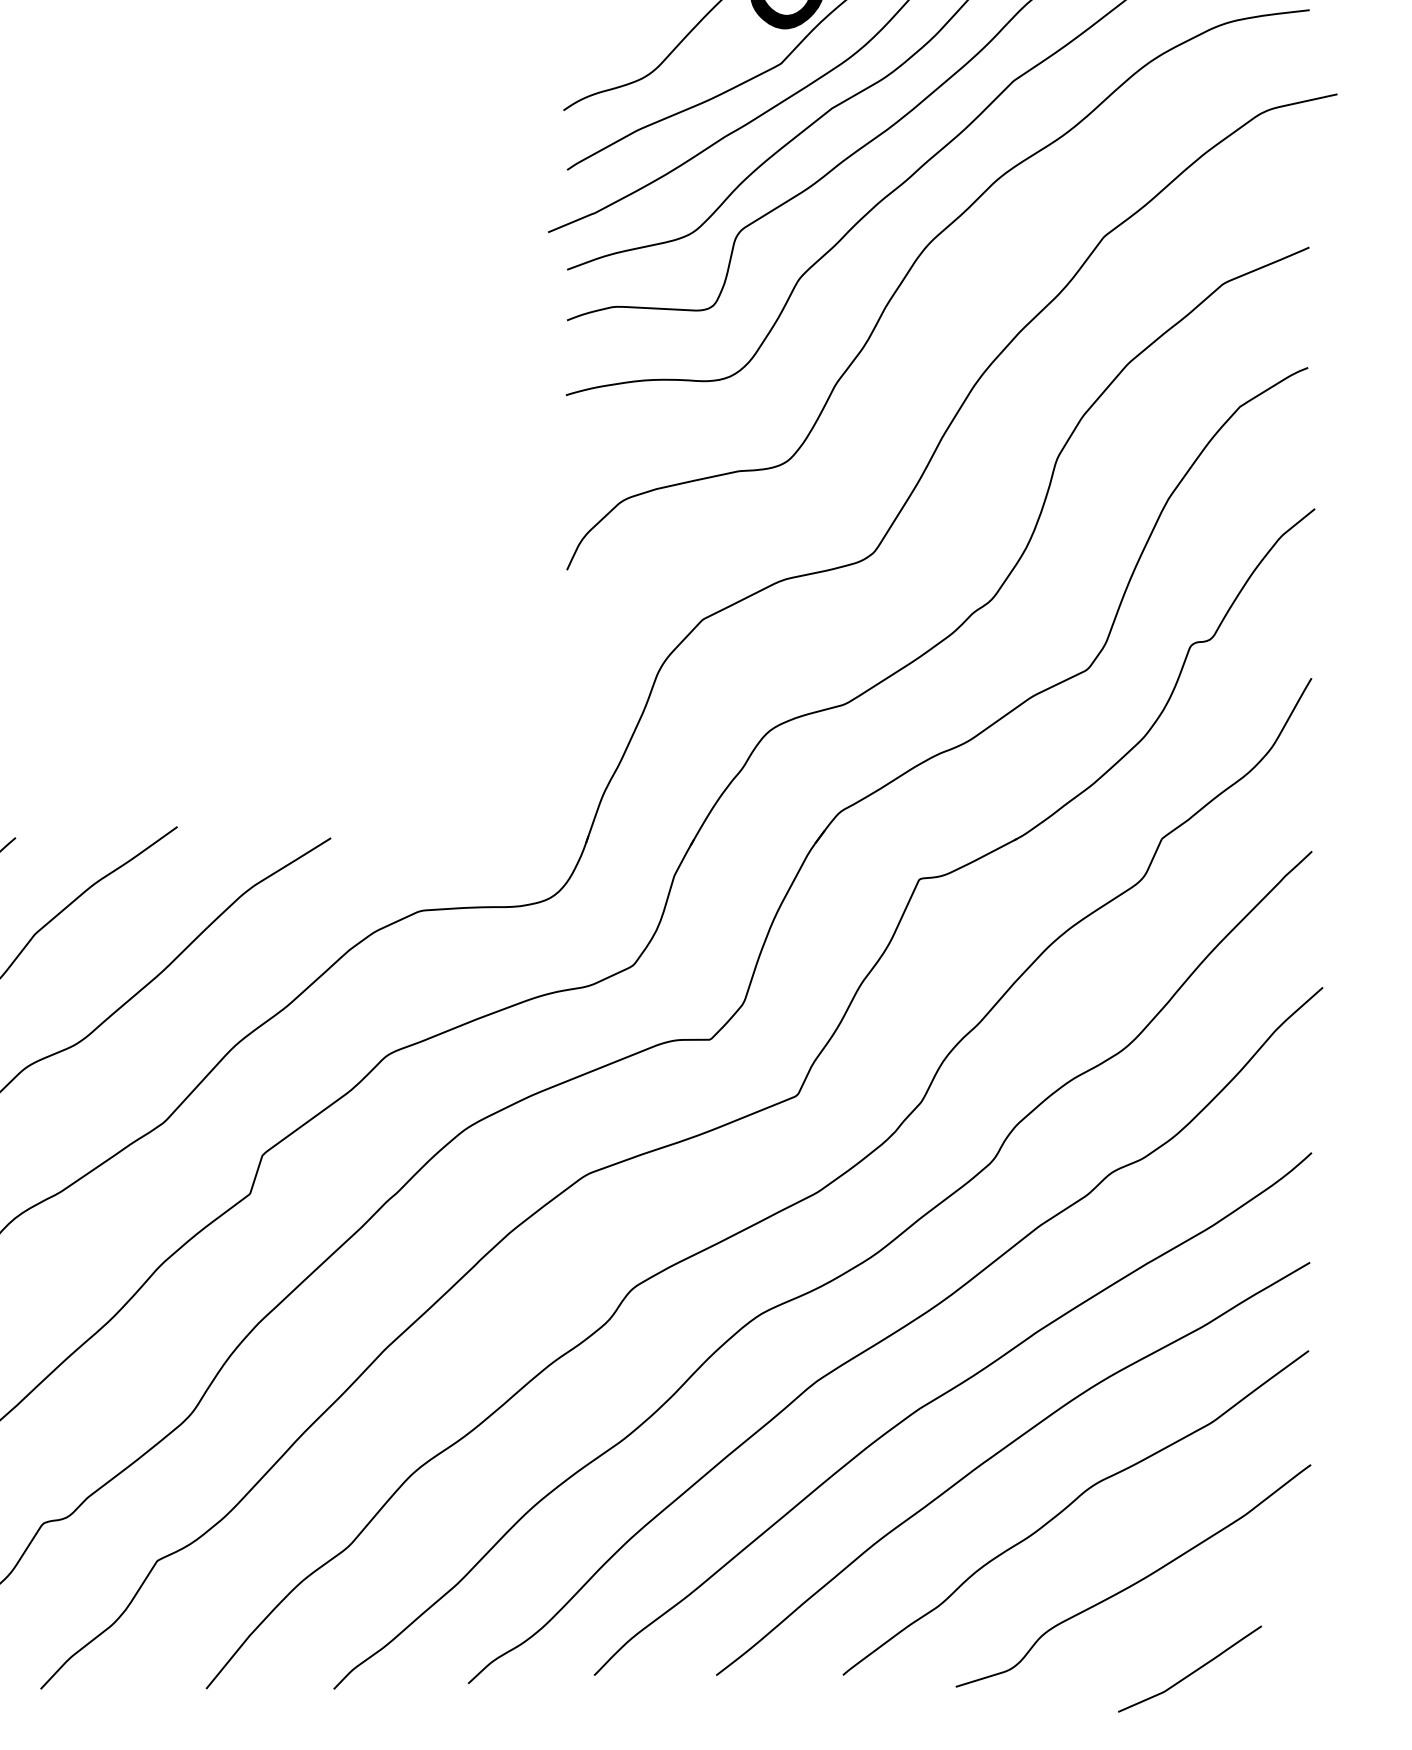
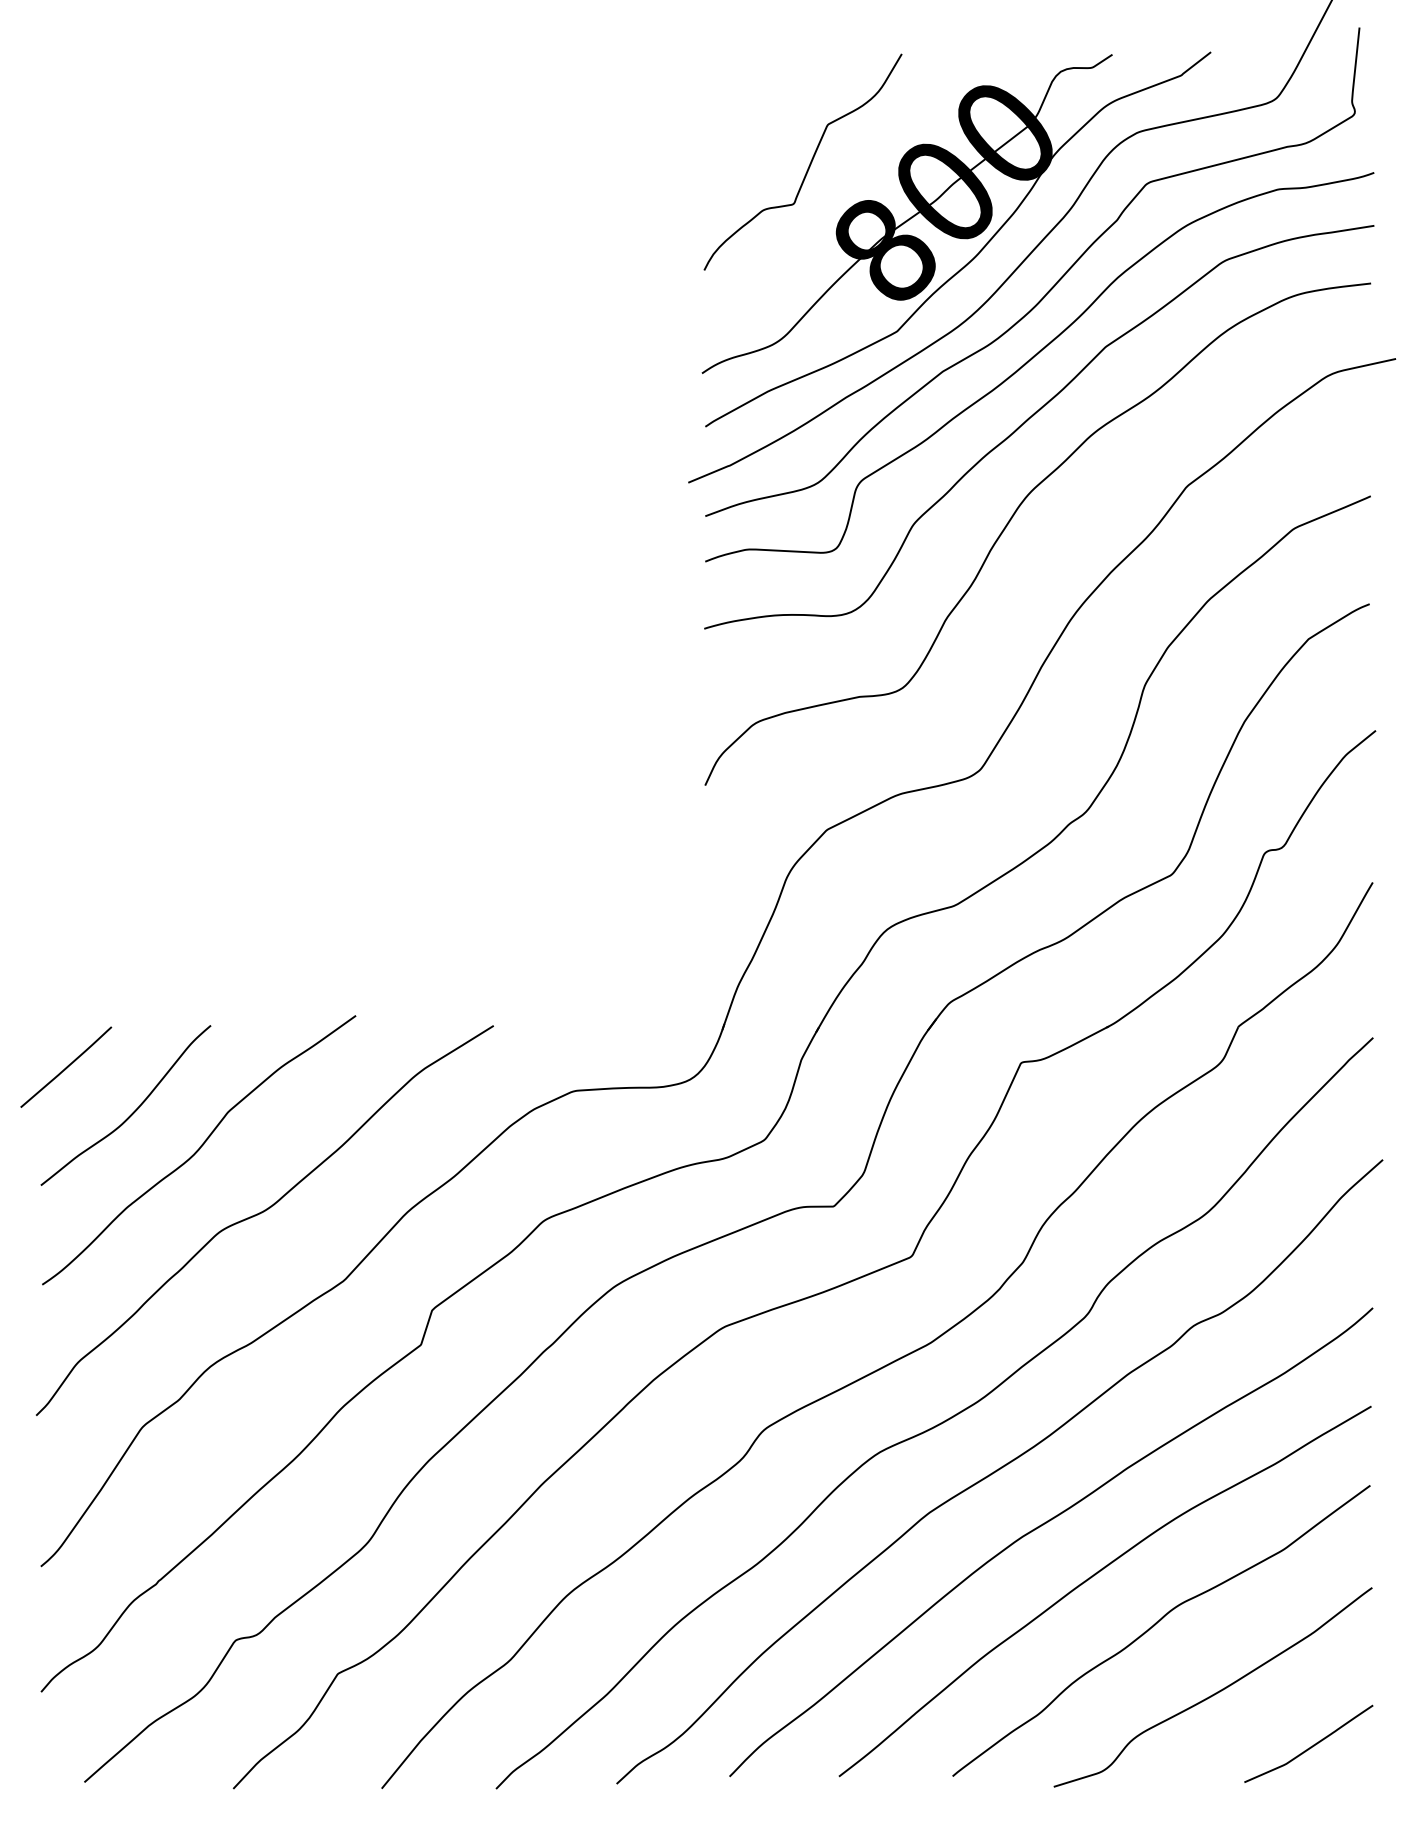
curve: (1191, 1671) -> (1310, 1746), moved

